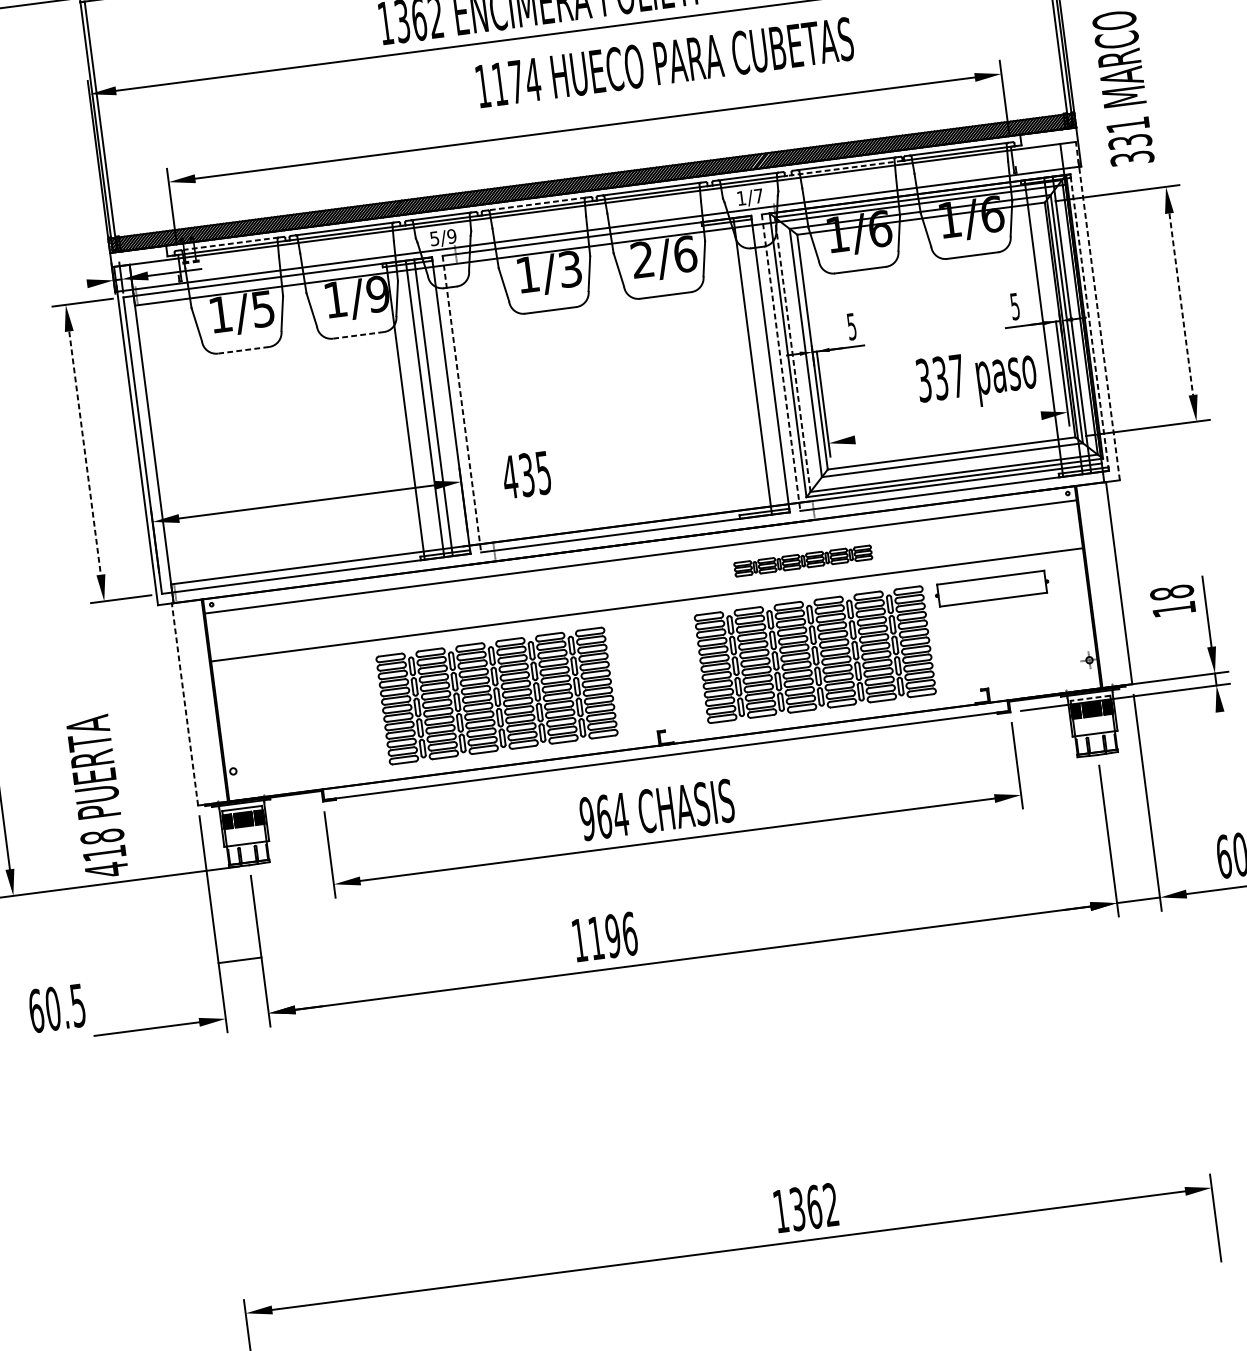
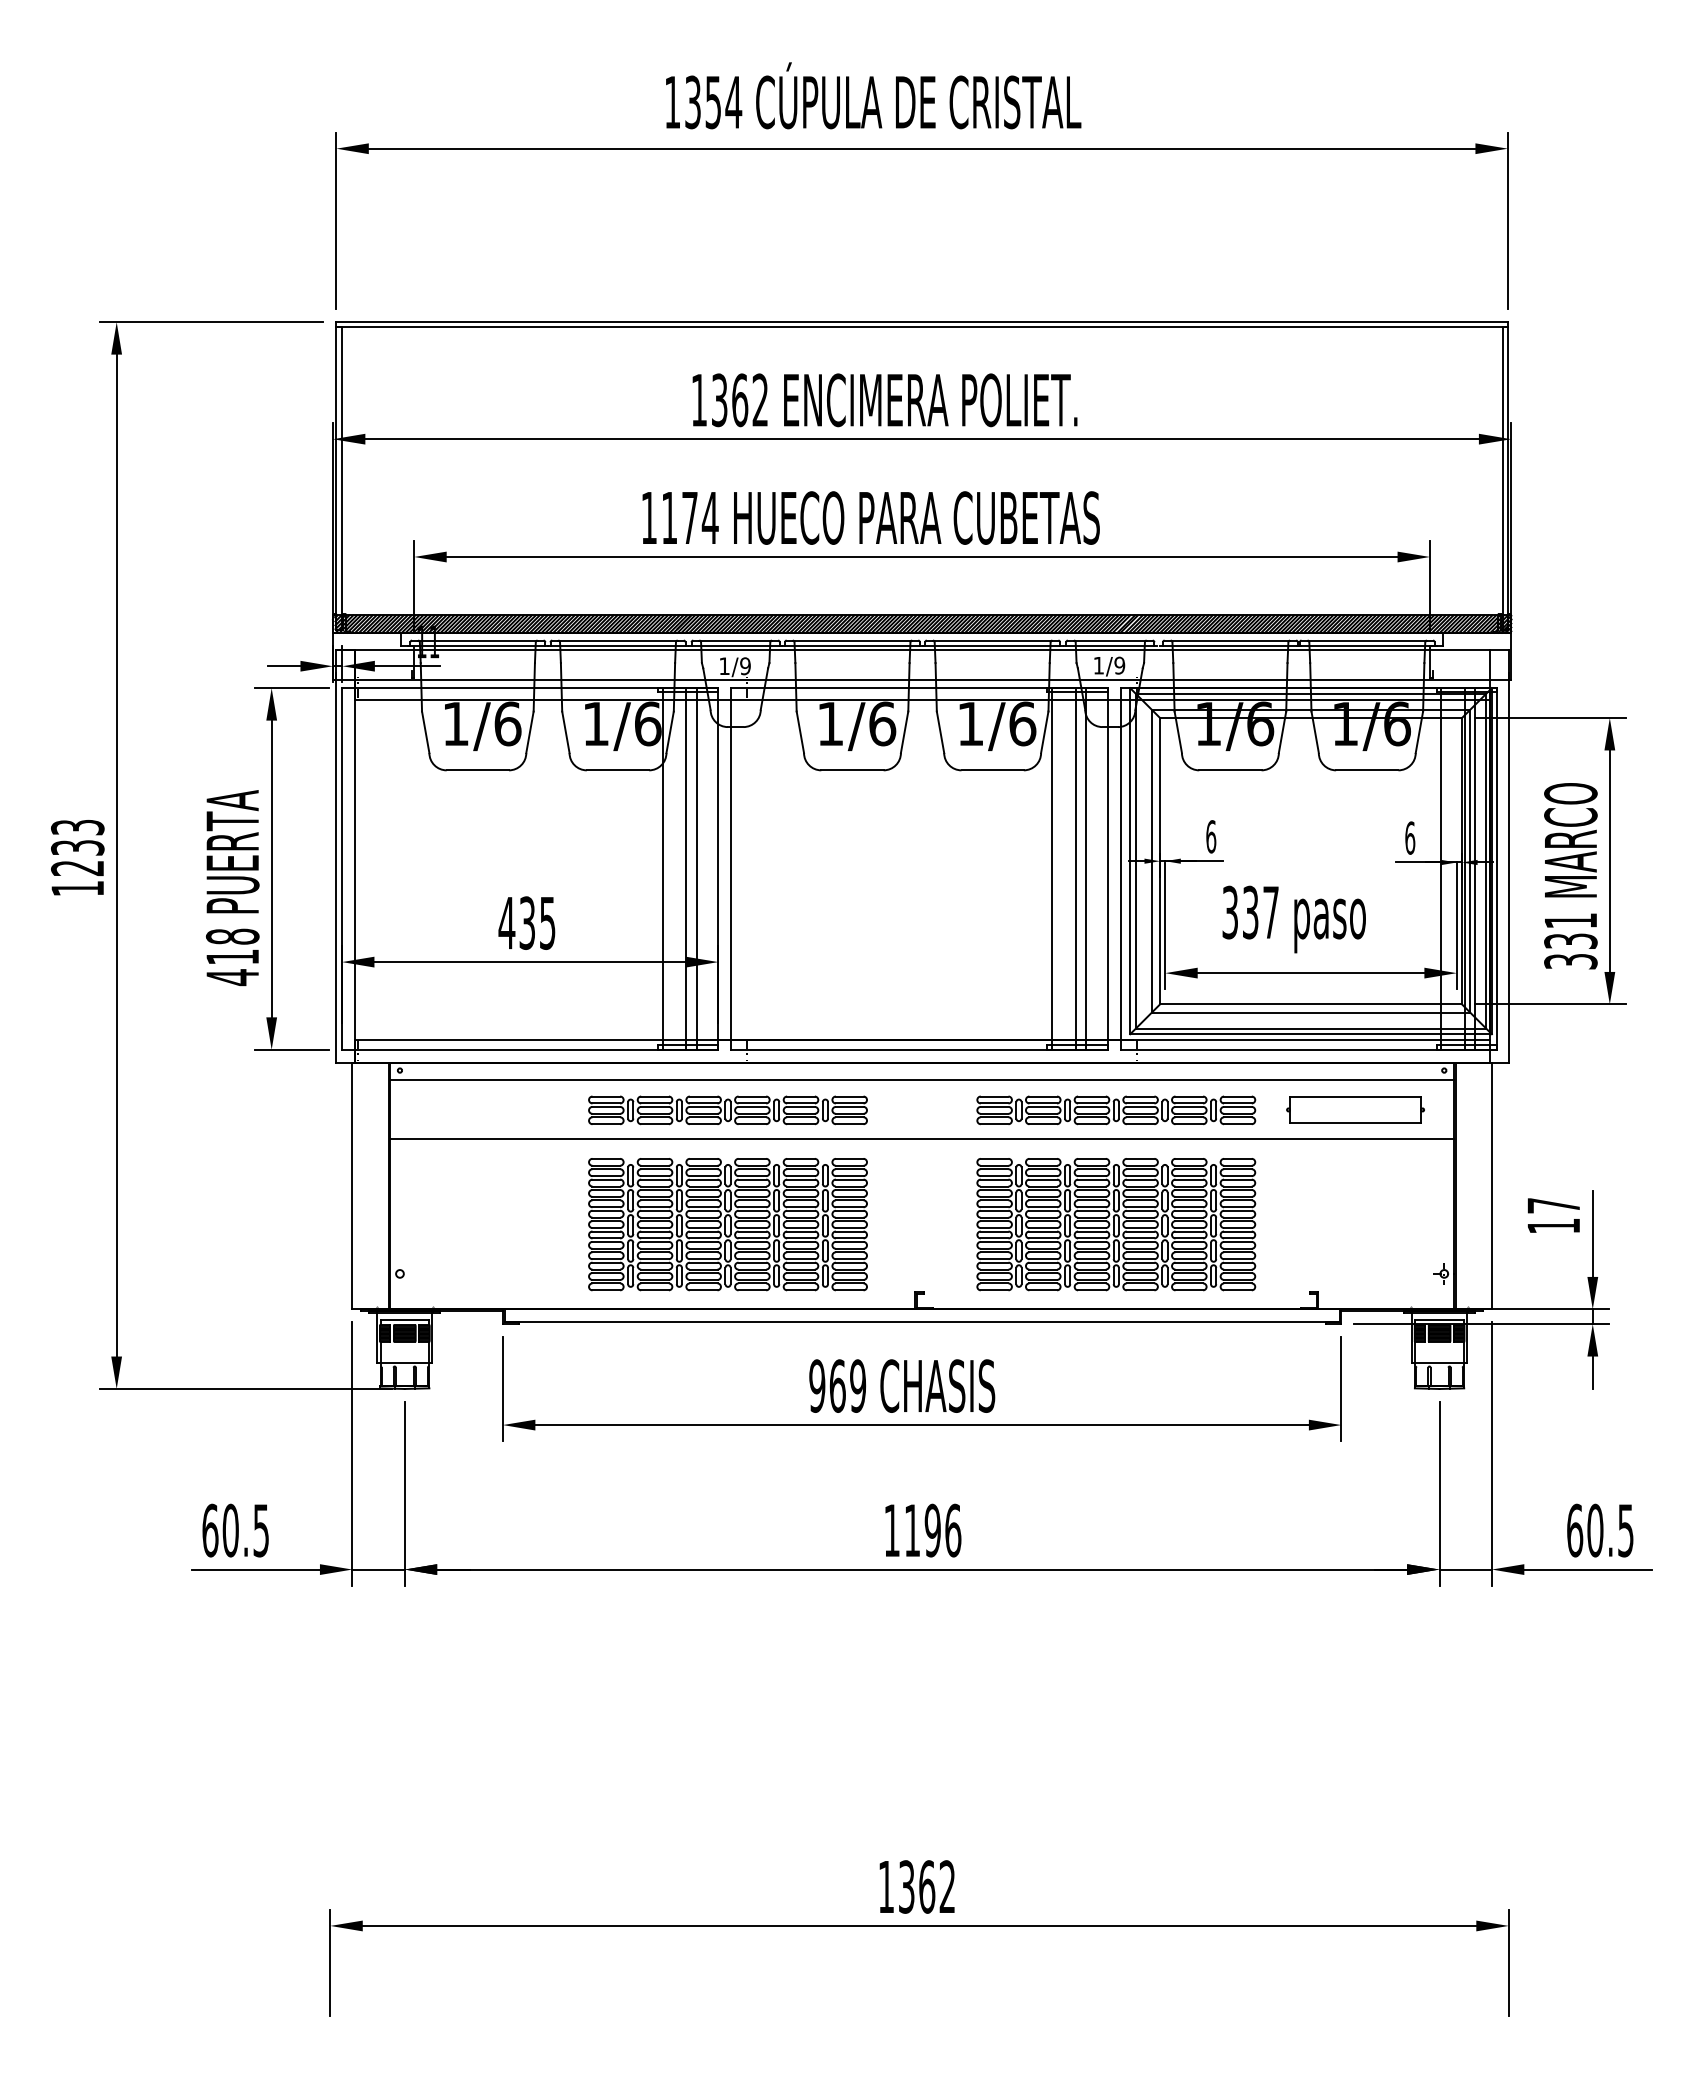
text: (664, 62) -> (870, 517), moved
text: (1122, 88) -> (1570, 876), moved
line: (846, 167) -> (1229, 645), dashed -> solid
text: (758, 196) -> (1119, 665), 1/7 -> 1/9
line: (536, 203) -> (852, 640), dashed -> solid
text: (434, 238) -> (724, 666), 5/9 -> 1/9
line: (229, 243) -> (477, 640), dashed -> solid
text: (641, 259) -> (969, 723), 2/6 -> 1/6
text: (570, 268) -> (882, 723), 1/3 -> 1/6
line: (74, 285) -> (284, 666), added
text: (377, 293) -> (647, 723), 1/9 -> 1/6
line: (1181, 304) -> (1609, 861), dashed -> solid
text: (1015, 306) -> (1410, 837), 5 -> 6
text: (262, 308) -> (507, 723), 1/5 -> 1/6
line: (1097, 310) -> (1508, 855), dashed -> solid
line: (1089, 322) -> (1497, 868), dashed -> solid
text: (852, 326) -> (1211, 836), 5 -> 6
line: (358, 335) -> (617, 770), dashed -> solid
line: (243, 350) -> (477, 770), dashed -> solid
line: (792, 354) -> (1135, 860), dashed -> solid
line: (780, 362) -> (1120, 868), dashed -> solid
line: (744, 367) -> (1075, 868), added
line: (724, 369) -> (1051, 868), added
text: (976, 379) -> (1293, 919), moved
line: (461, 403) -> (731, 868), dashed -> solid
line: (947, 428) -> (1310, 973), added
line: (84, 453) -> (271, 869), dashed -> solid
text: (526, 474) -> (526, 922), moved
part: (803, 561) -> (1116, 1110), size x1.67
part: (991, 588) -> (1355, 1109), moved
text: (1171, 592) -> (1553, 1205), 18 -> 17
part: (484, 602) -> (727, 1110), added
line: (1090, 698) -> (1439, 1319), dashed -> solid
line: (185, 703) -> (352, 1185), dashed -> solid
line: (1221, 725) -> (1592, 1372), added
text: (97, 797) -> (232, 888), moved
text: (620, 814) -> (857, 1385), 964 -> 969
text: (605, 937) -> (923, 1530), moved
line: (239, 960) -> (378, 1569), moved
text: (56, 1008) -> (235, 1530), moved
text: (805, 1207) -> (916, 1886), moved

